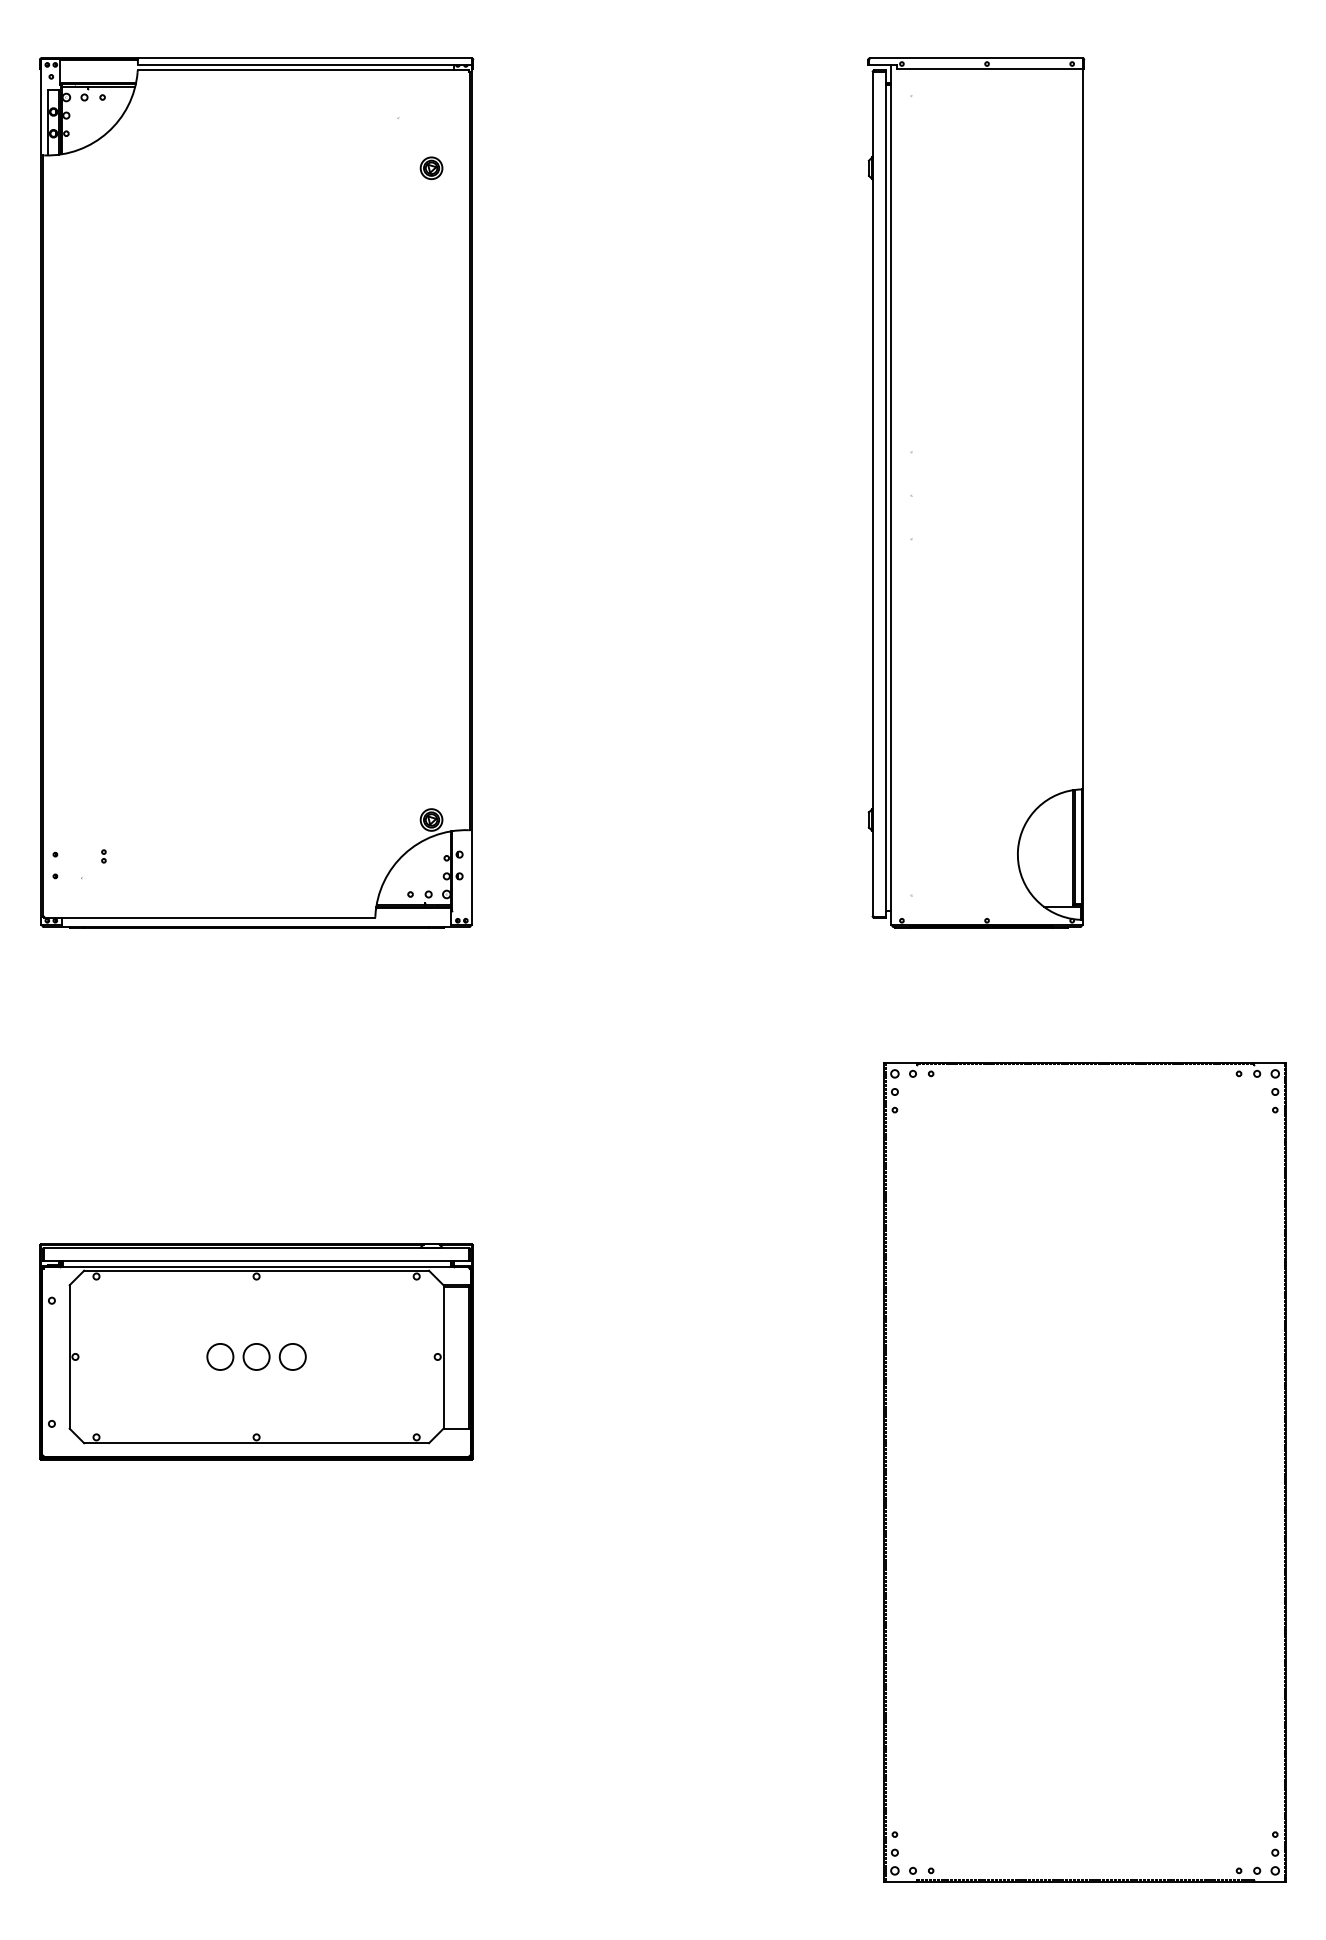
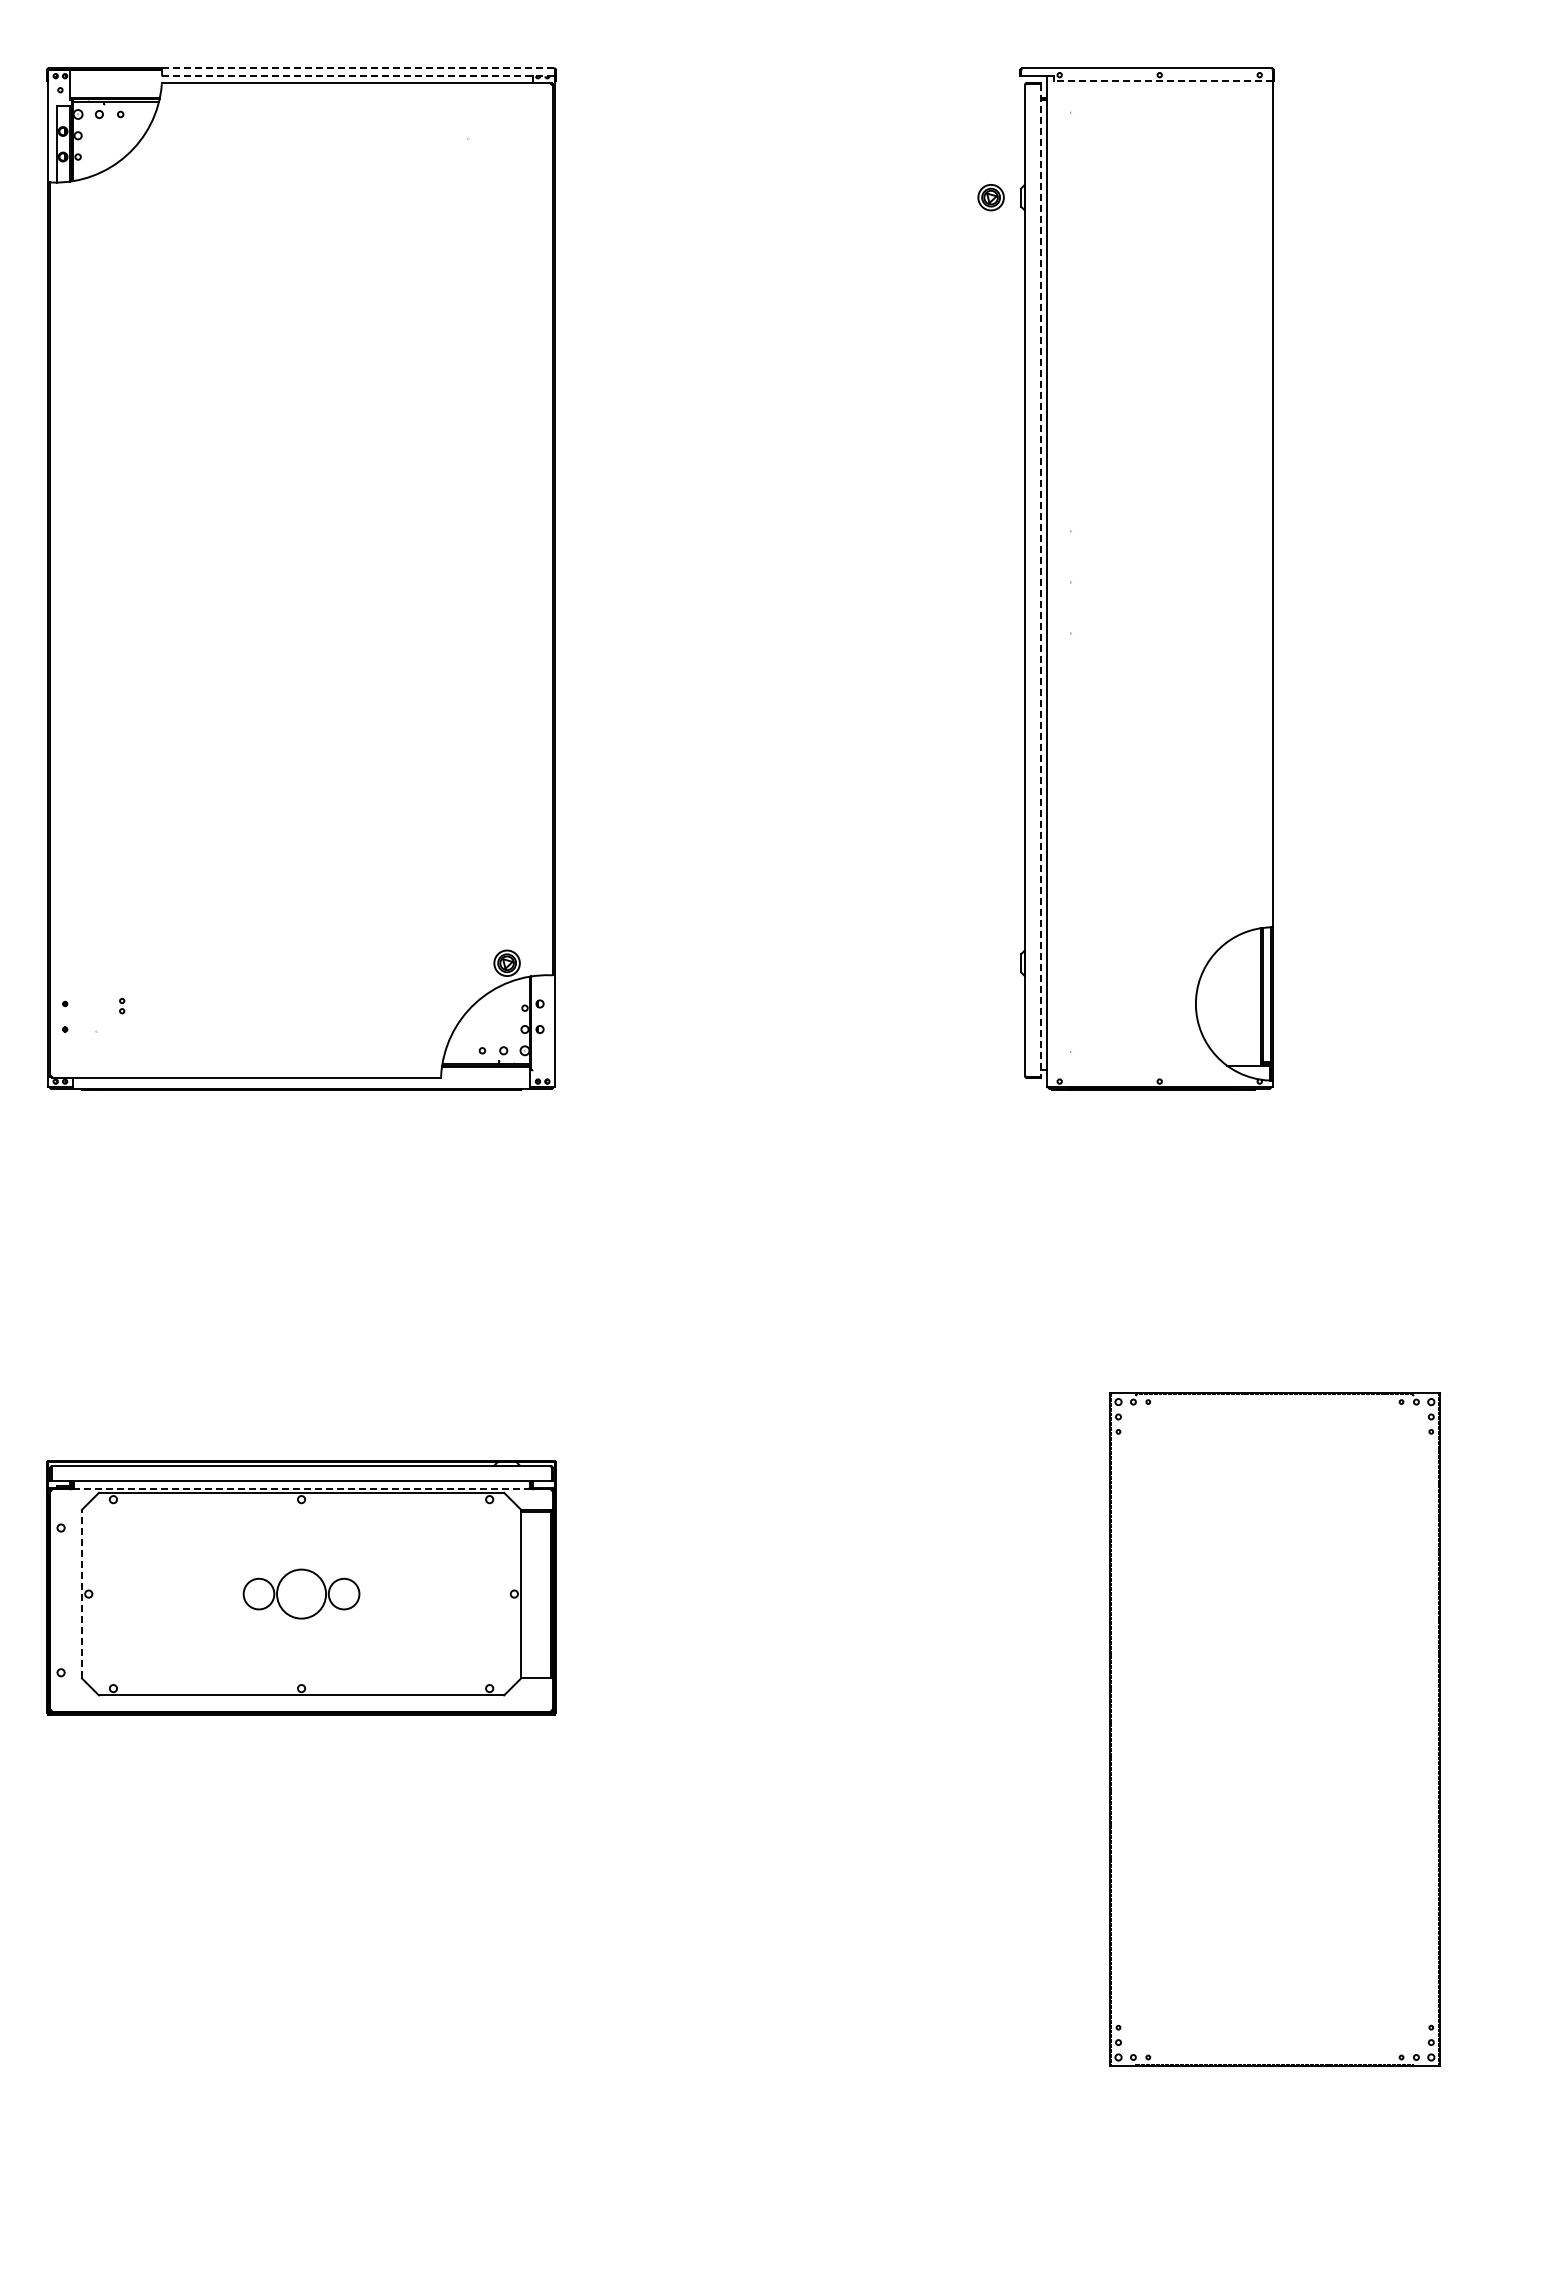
line: (305, 58) -> (358, 68), solid -> dashed
line: (305, 65) -> (359, 76), solid -> dashed
line: (989, 69) -> (1162, 81), solid -> dashed
part: (431, 168) -> (990, 197), moved
line: (885, 494) -> (1040, 580), solid -> dashed
line: (256, 1267) -> (301, 1488), solid -> dashed
line: (69, 1356) -> (81, 1593), solid -> dashed
circle: (256, 1356) -> (301, 1593), size x1.6
part: (1084, 1472) -> (1274, 1729), size x0.7

